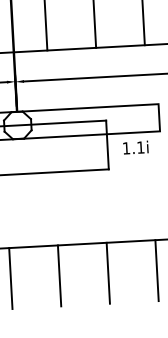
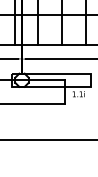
line: (156, 270) -> (85, 154), removed
line: (109, 273) -> (62, 154), removed
line: (59, 275) -> (38, 154), removed
line: (10, 278) -> (14, 154), removed

